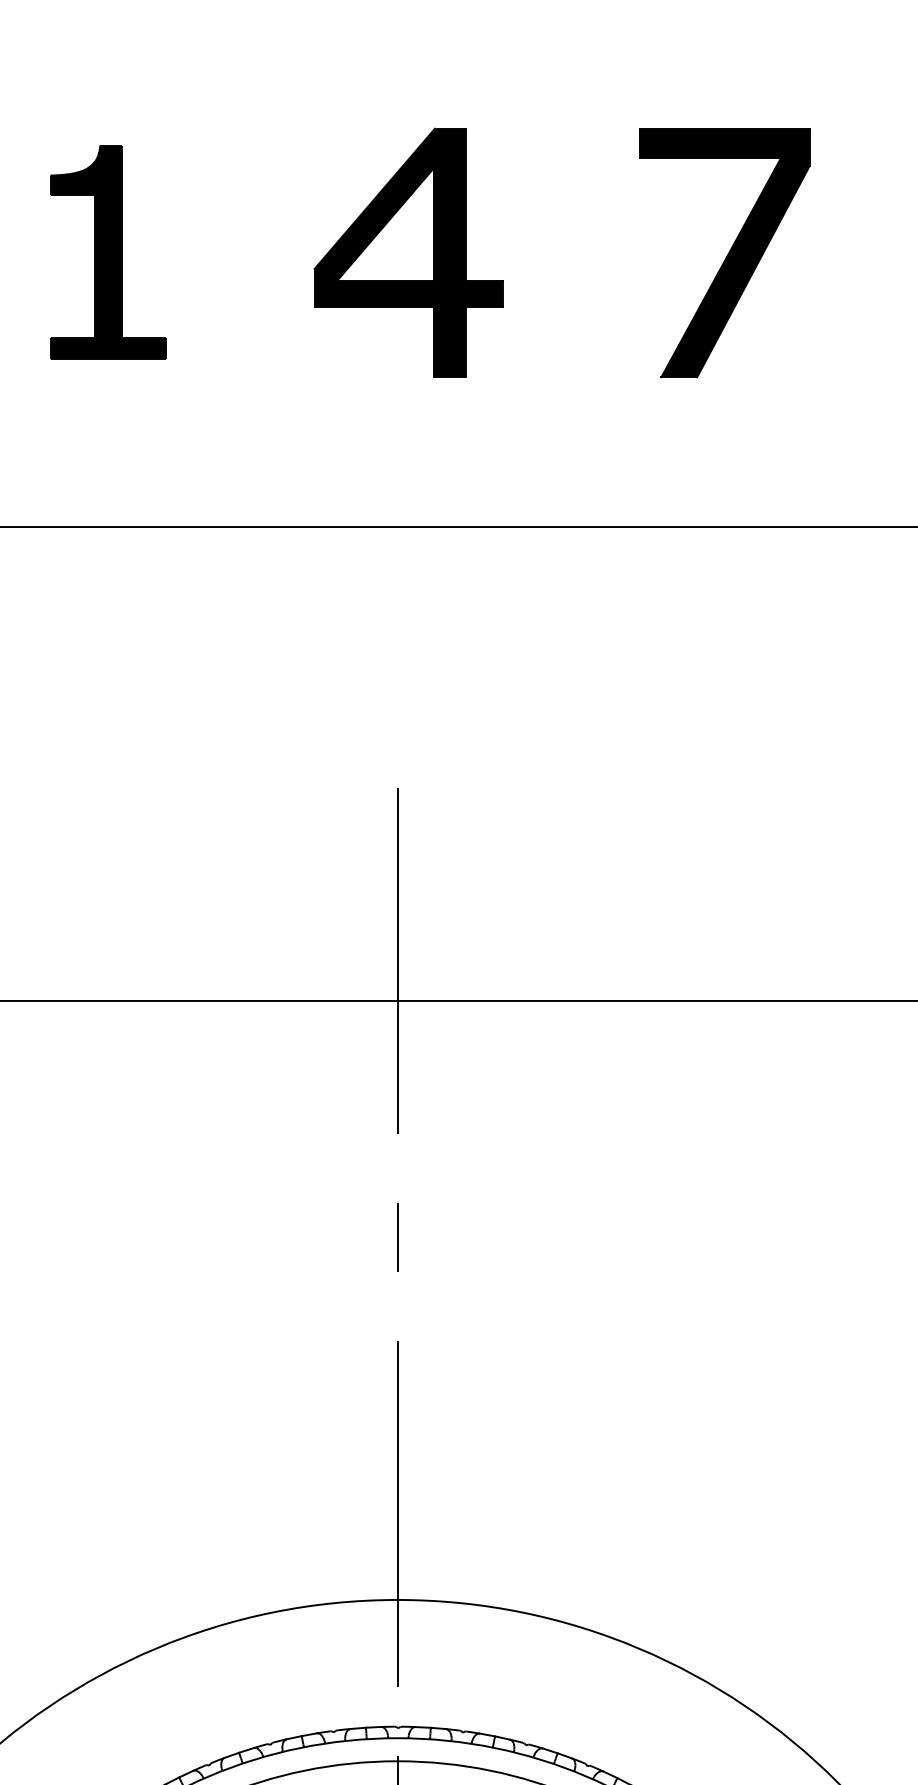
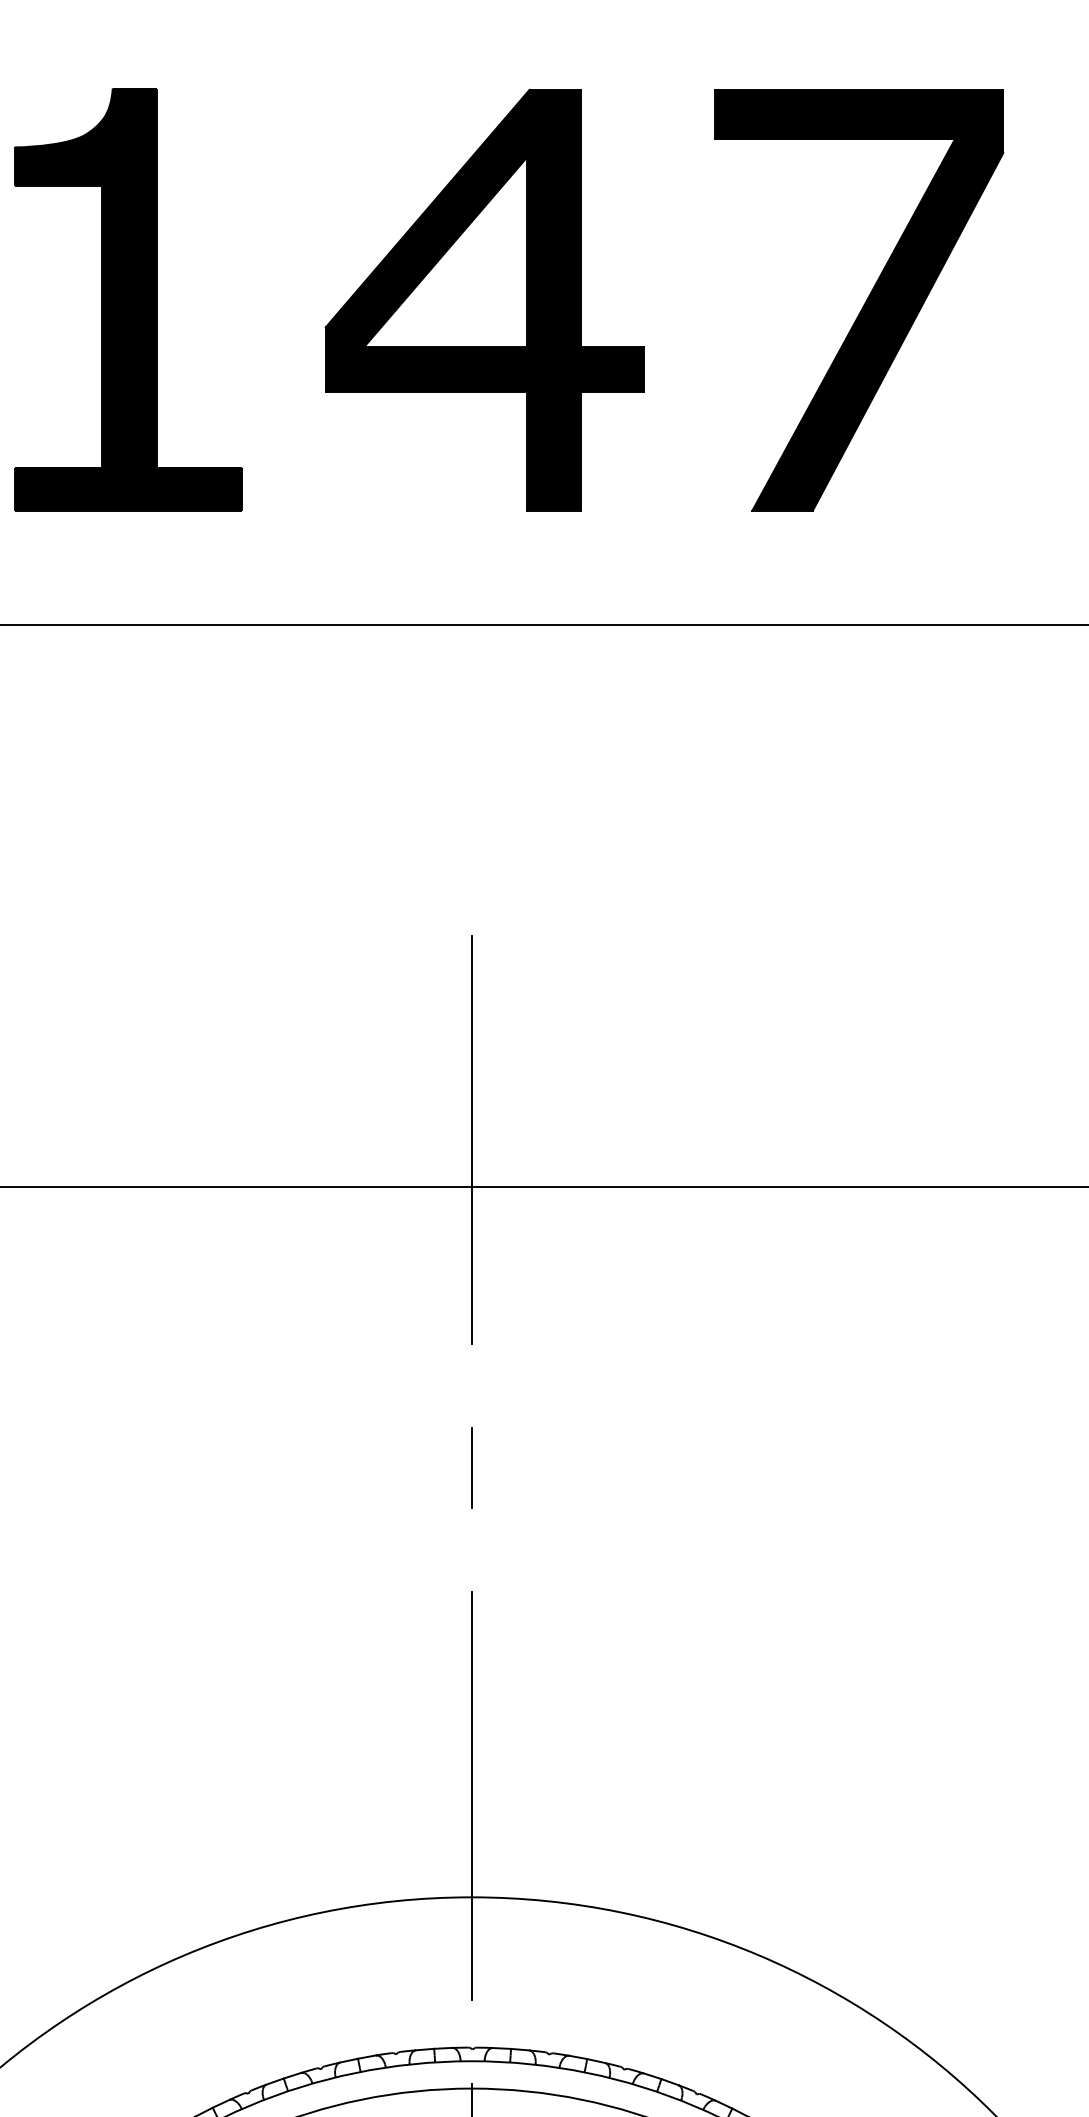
part: (108, 252) -> (128, 299), size x1.67
part: (408, 252) -> (484, 299), size x1.43
part: (724, 253) -> (859, 300), size x1.43

